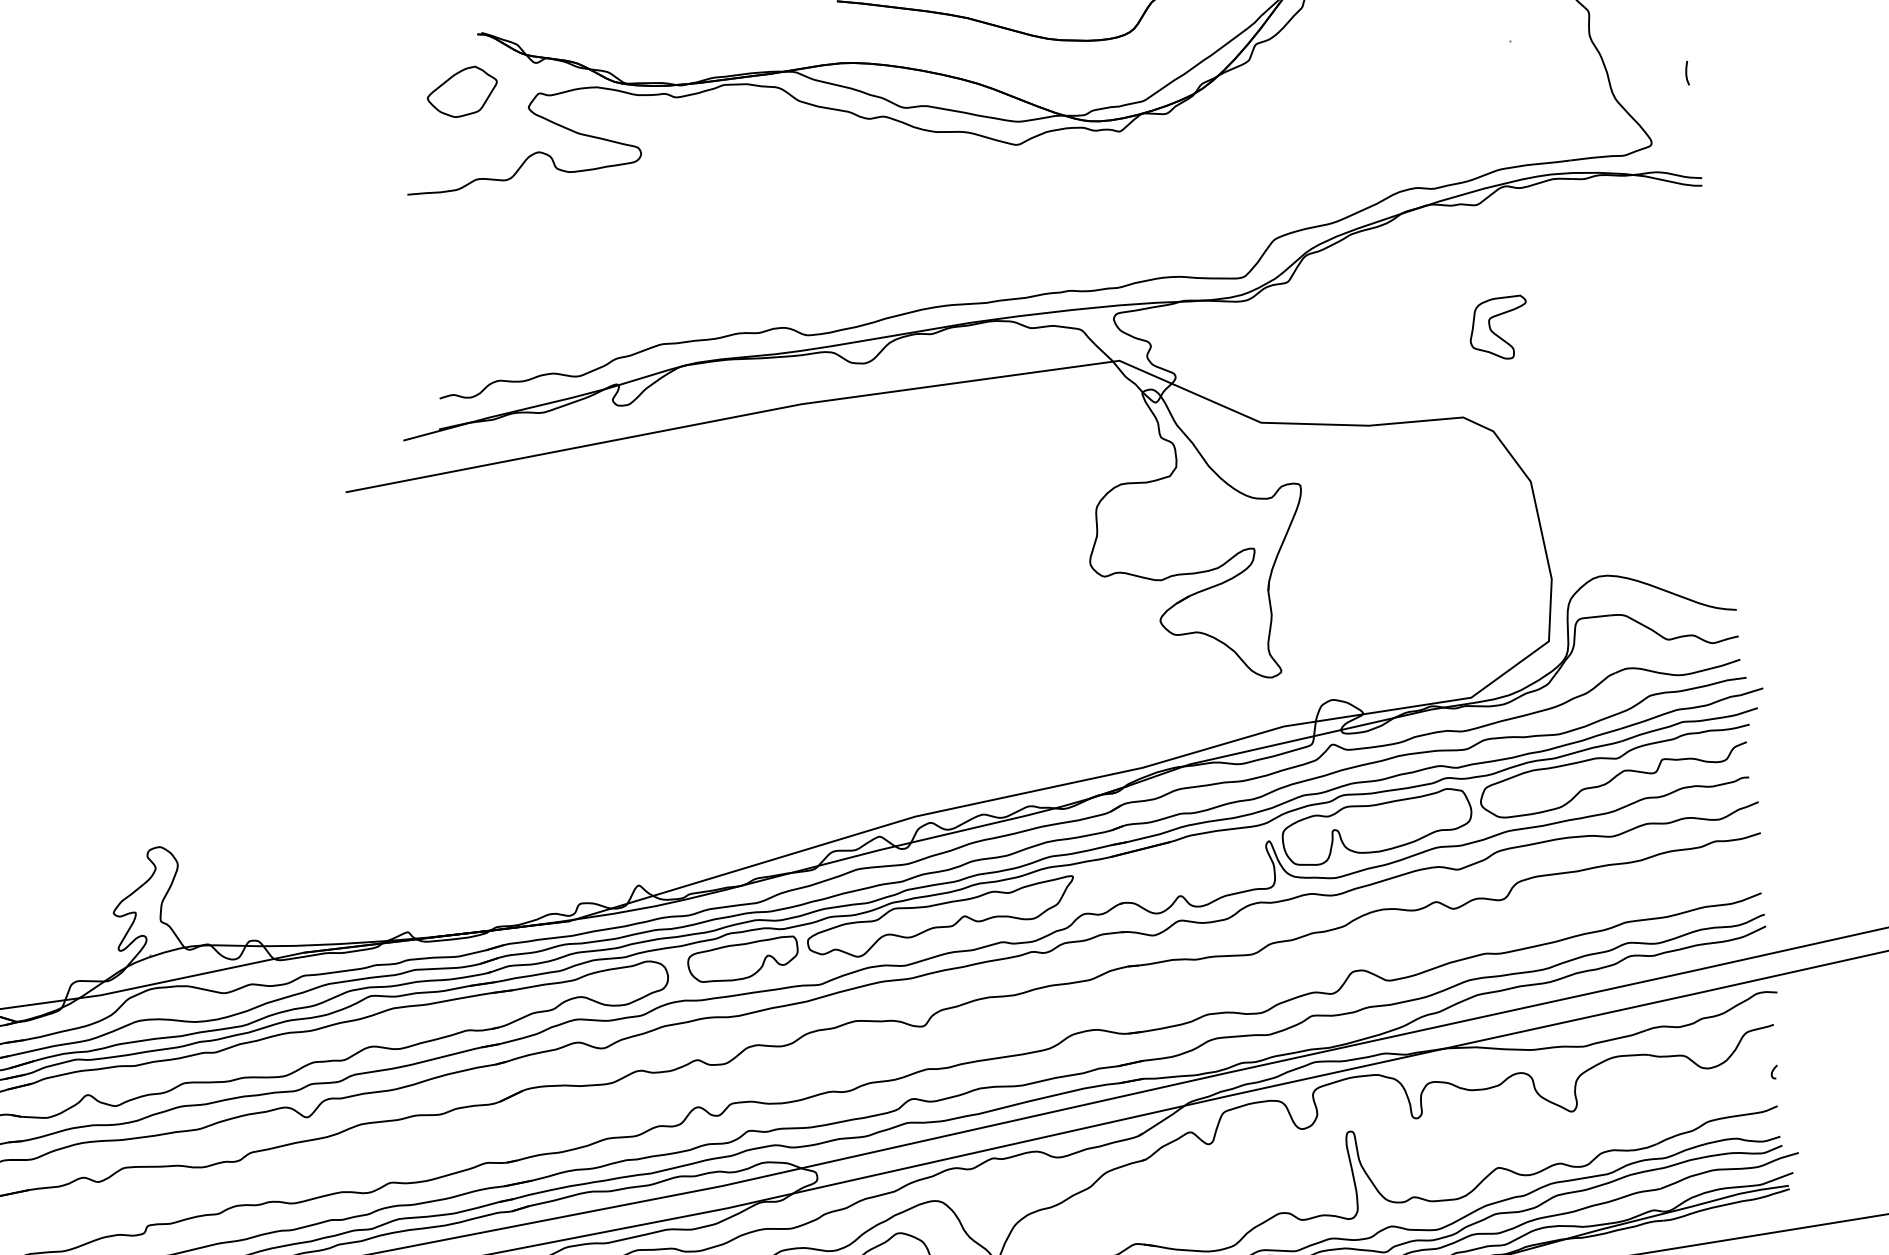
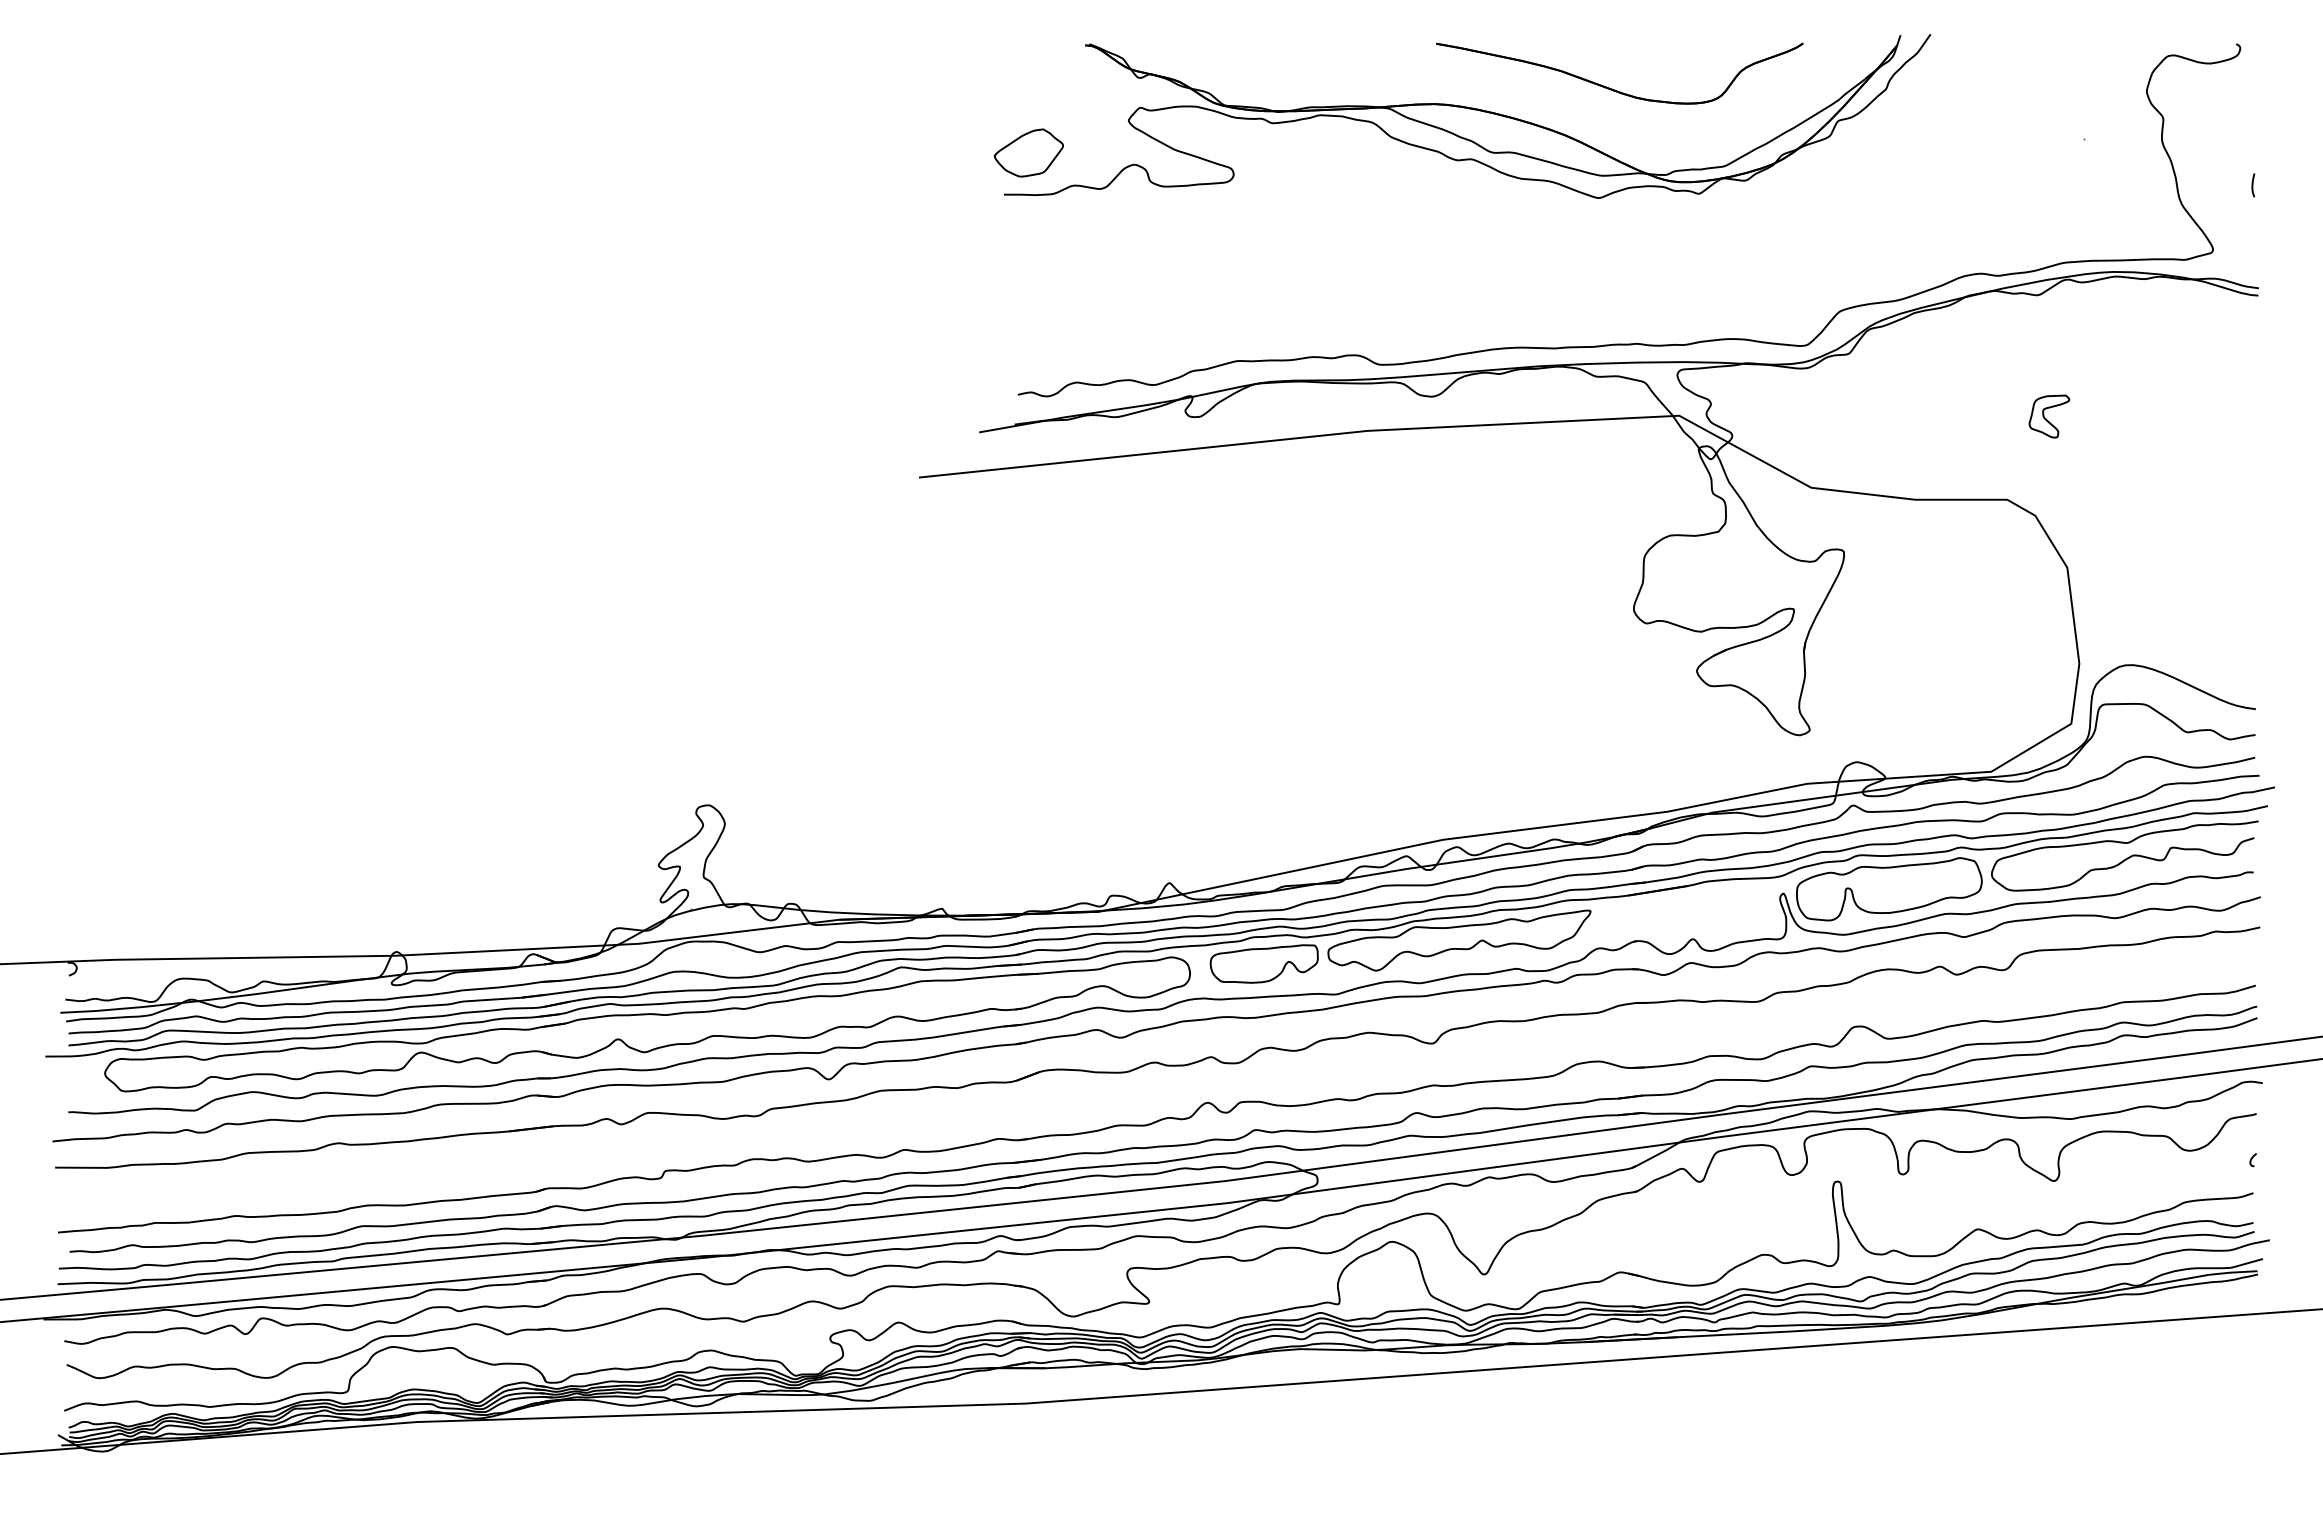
part: (461, 91) -> (1028, 152), moved
part: (1498, 328) -> (2049, 416), size x0.7

